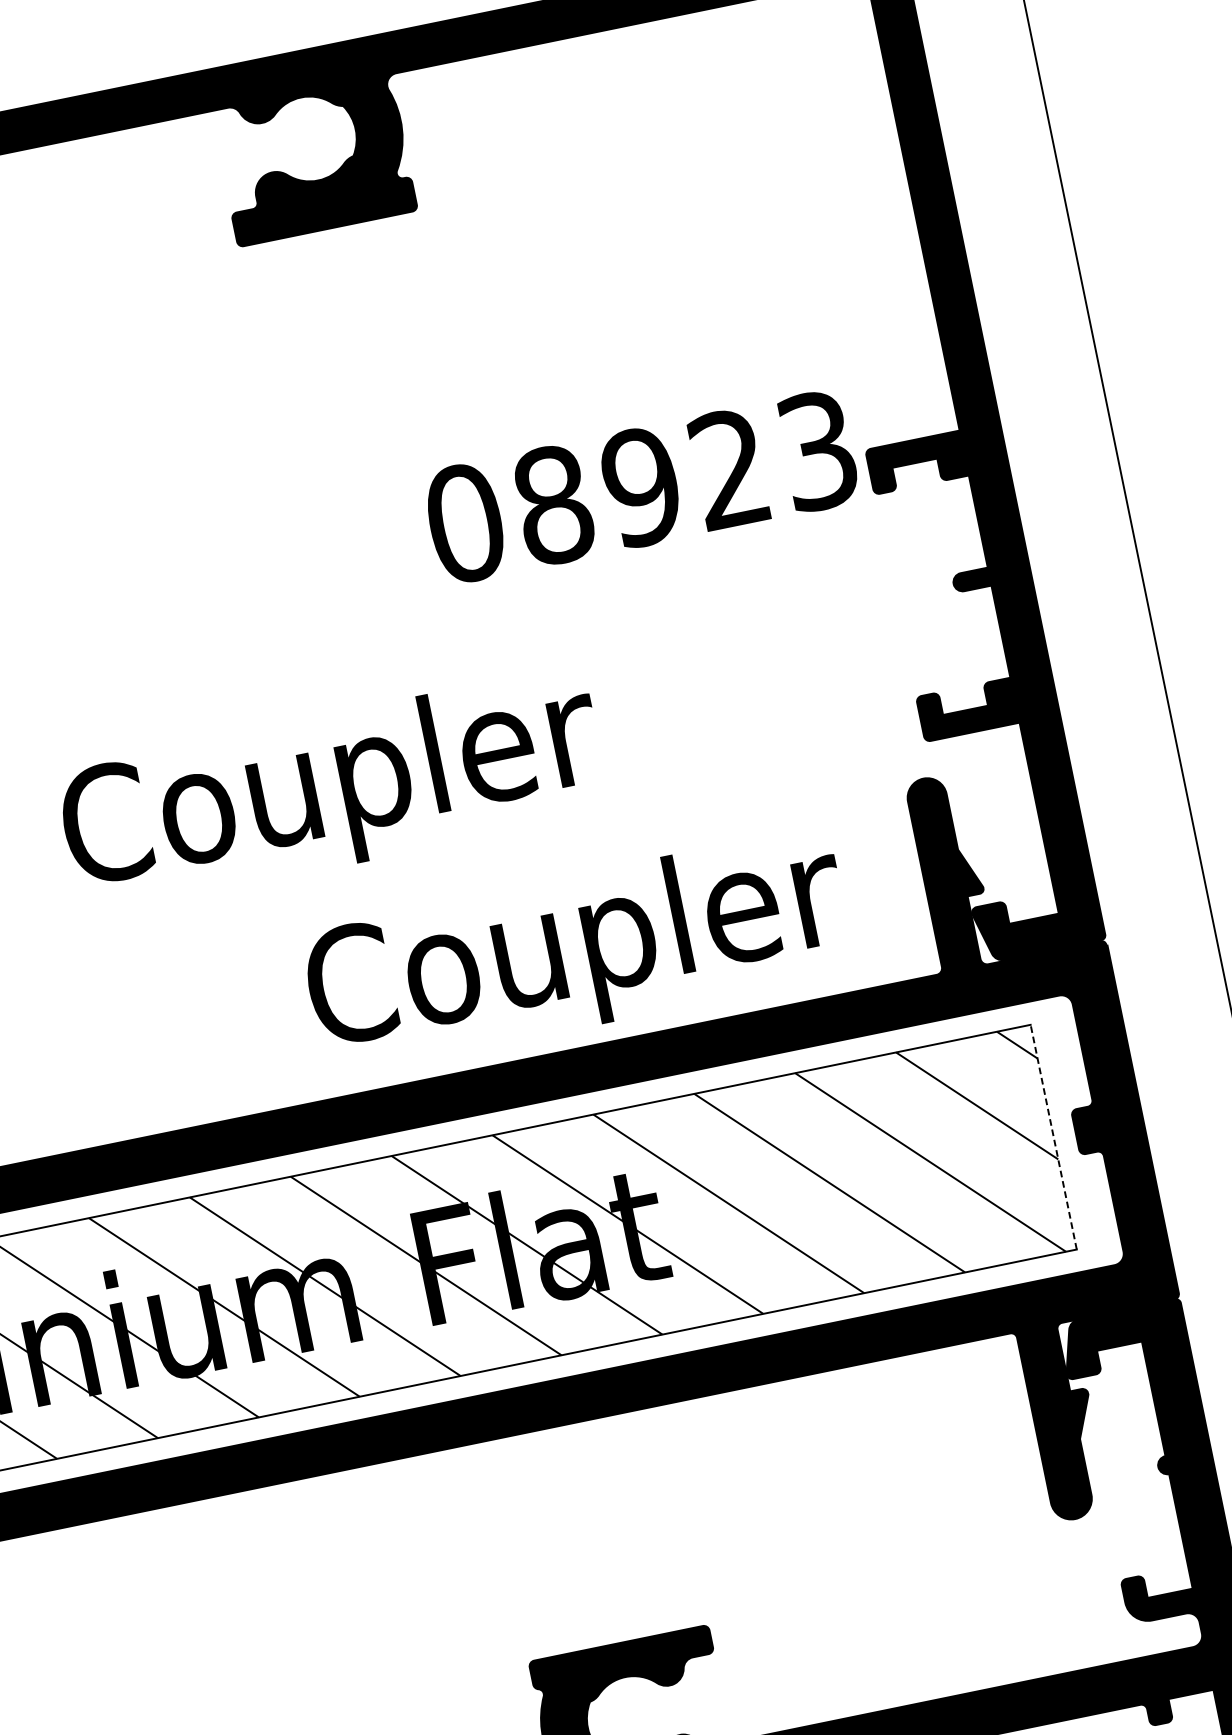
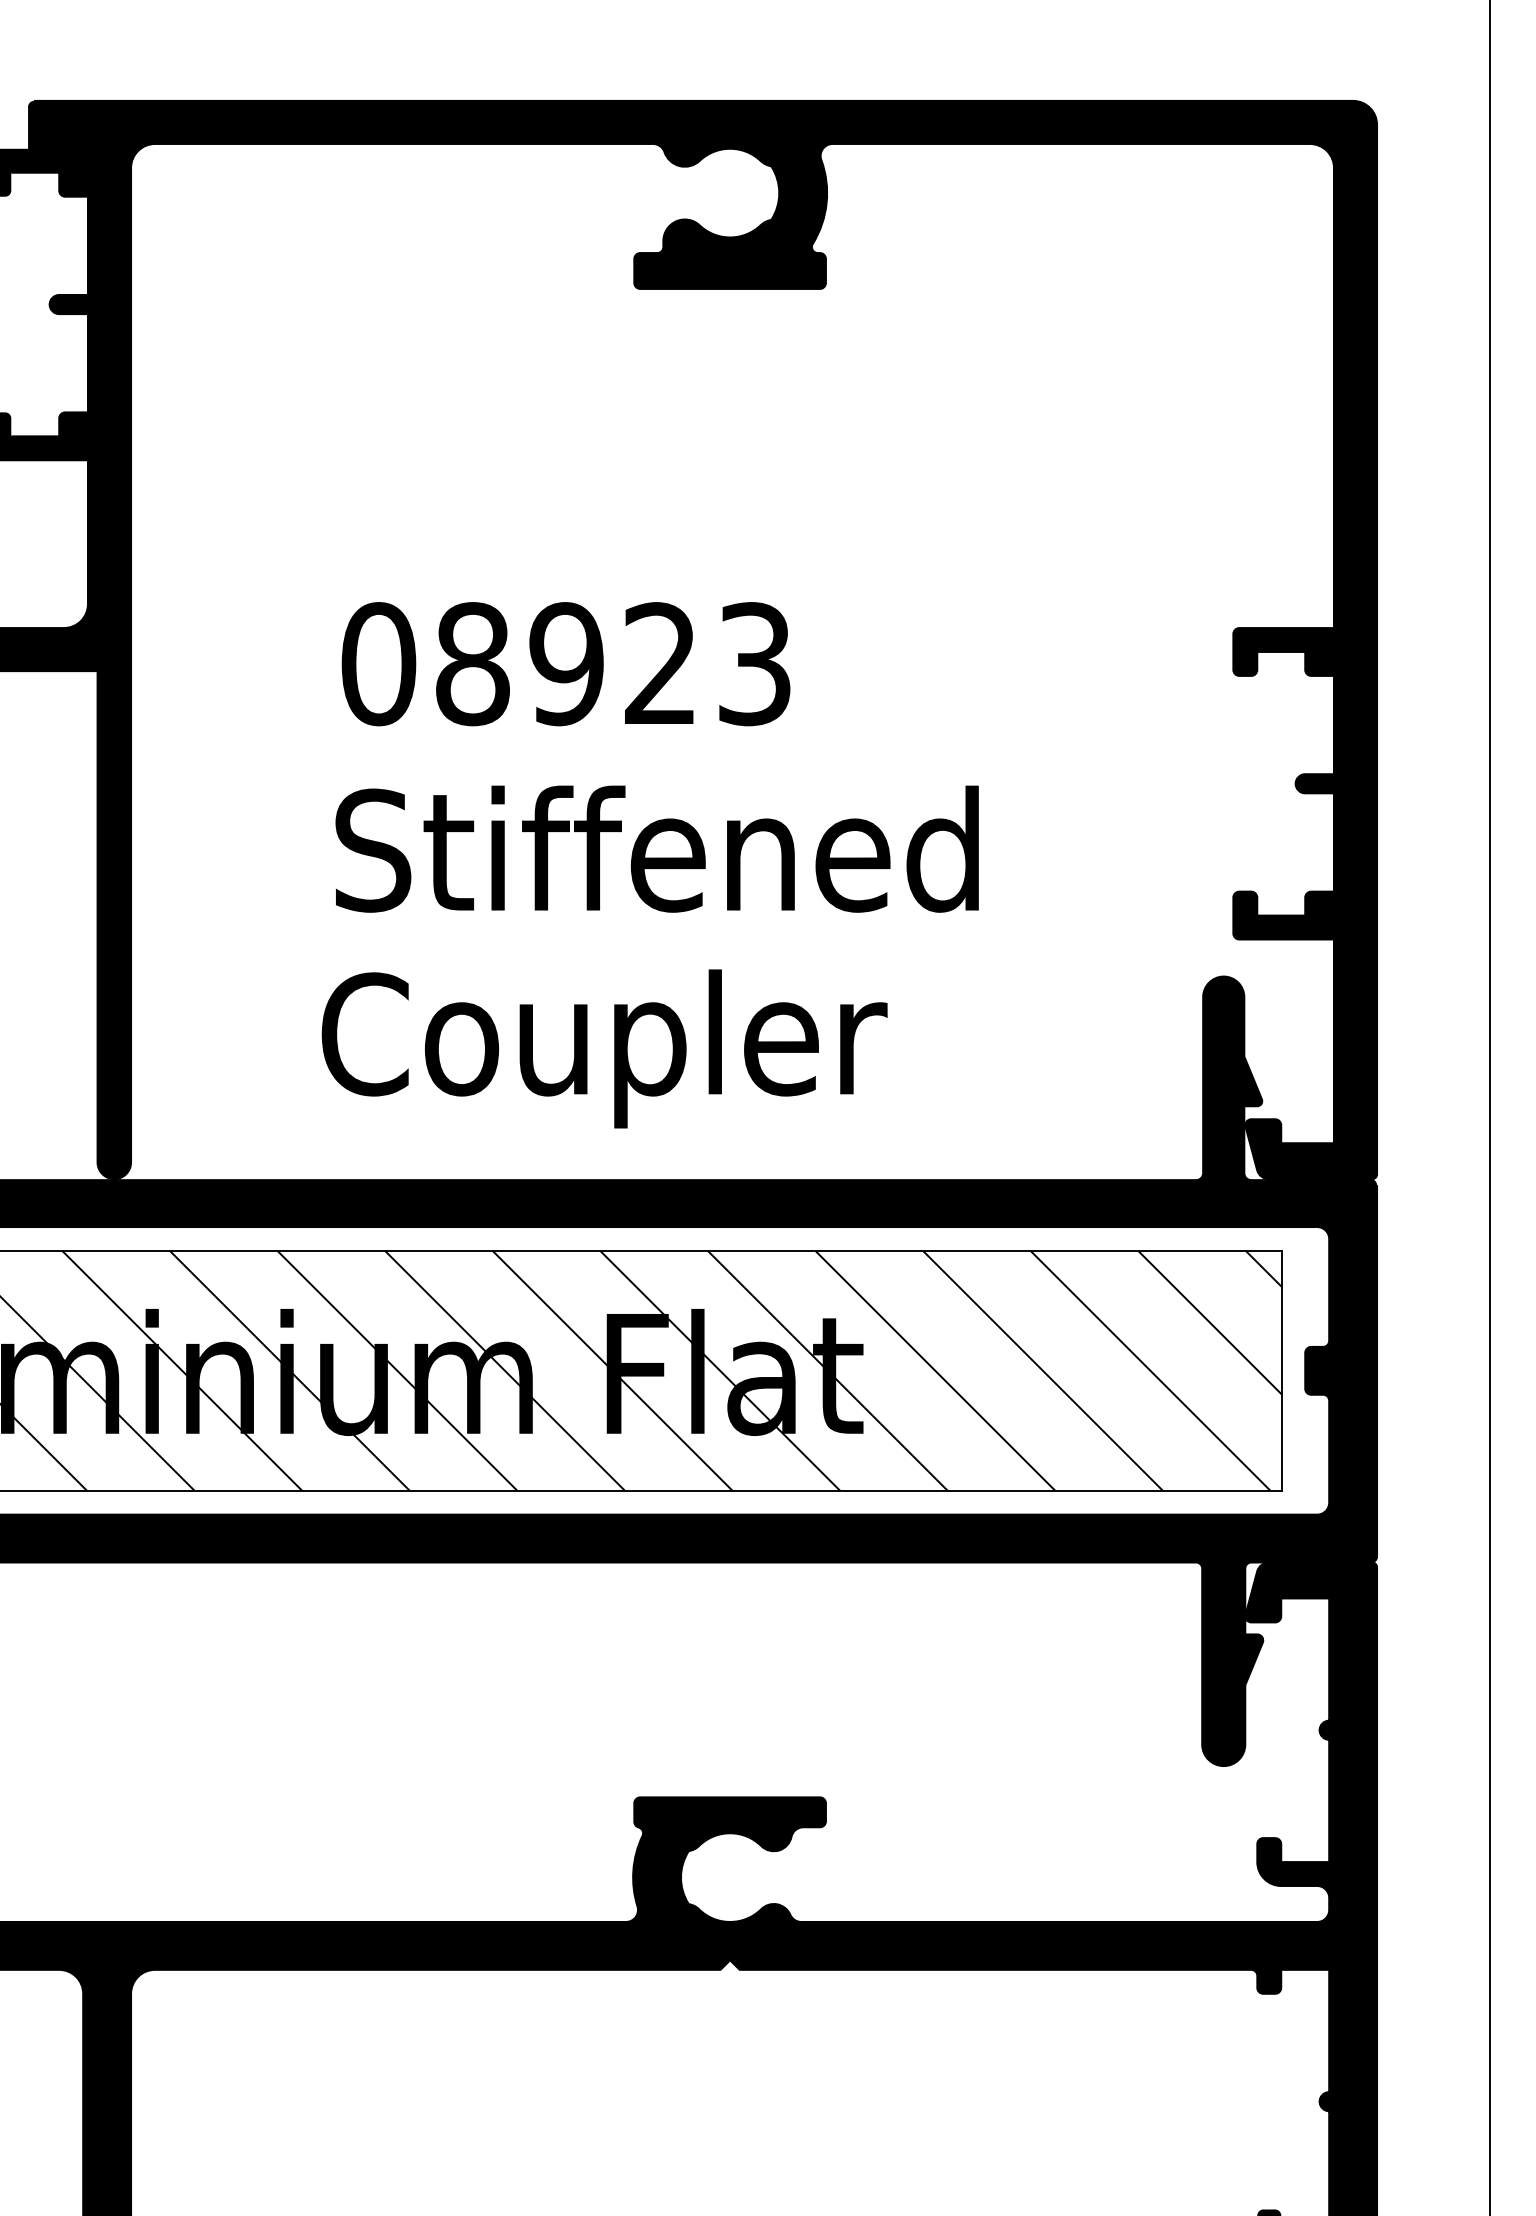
text: (640, 487) -> (565, 664), moved
text: (369, 782) -> (656, 864), Coupler -> Stiffened
text: (577, 951) -> (604, 1048), moved
line: (1053, 1136) -> (1281, 1370), dashed -> solid

